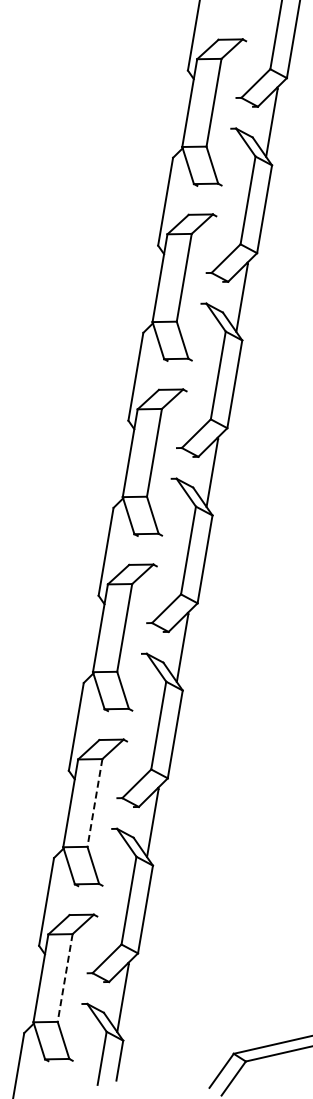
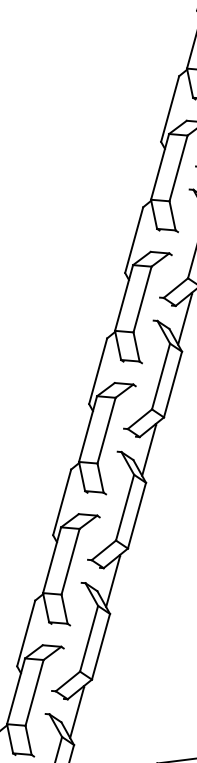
line: (94, 802) -> (70, 561), dashed -> solid
line: (65, 978) -> (34, 693), dashed -> solid

